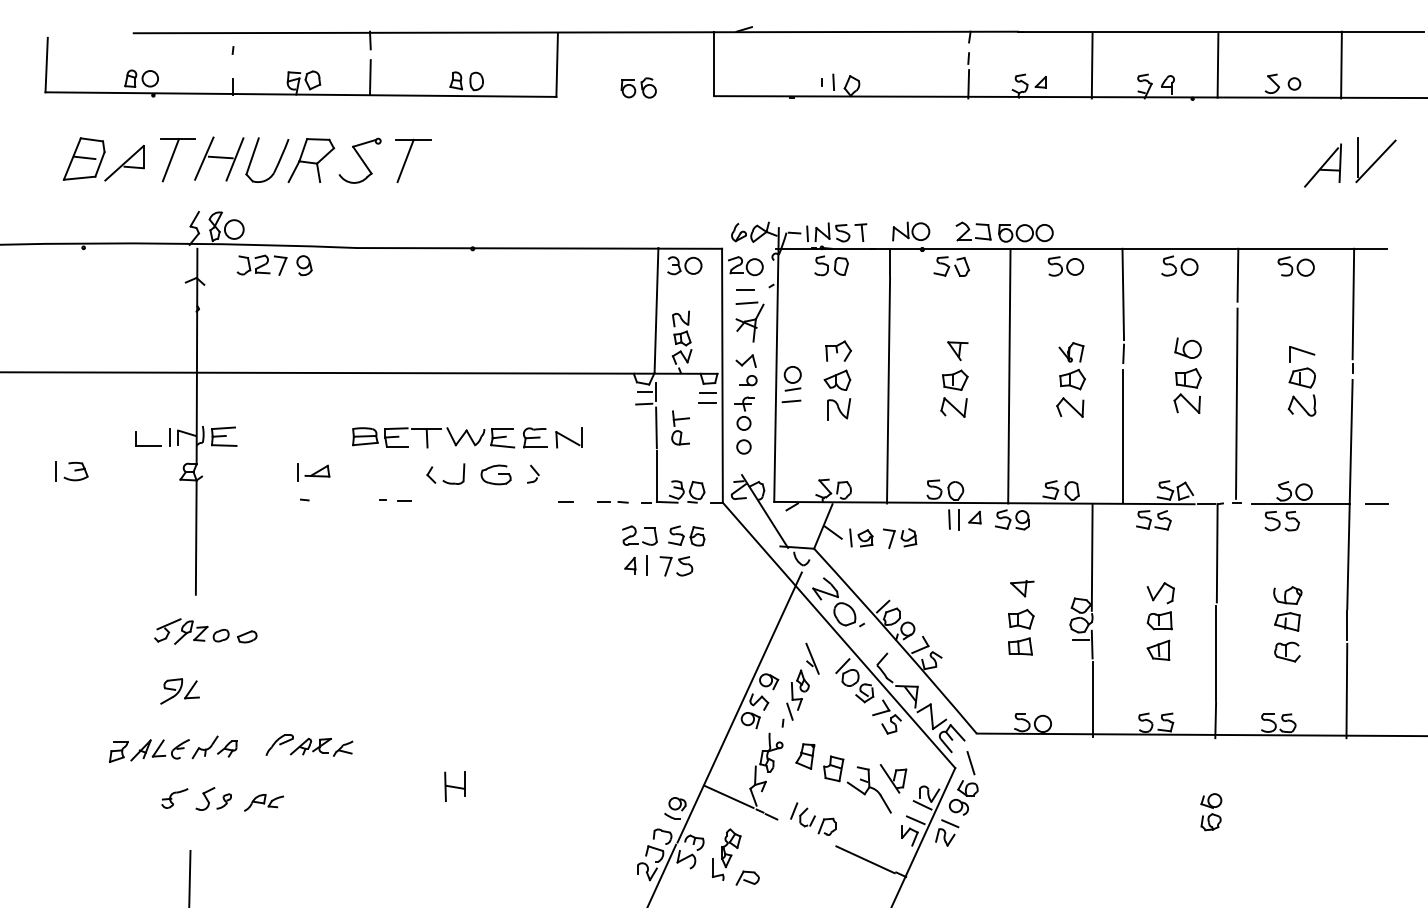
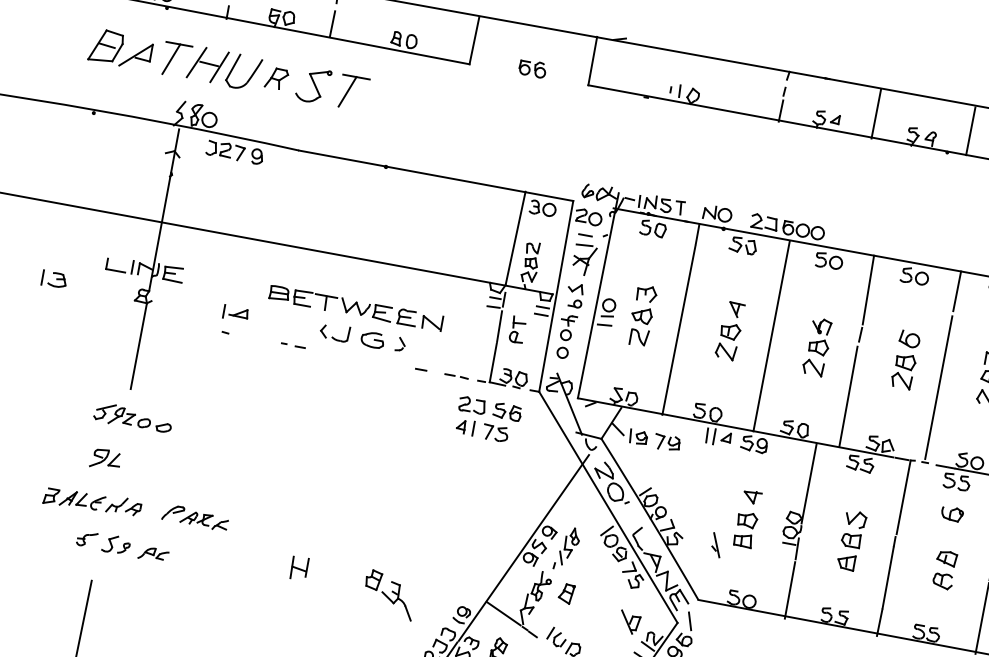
part: (311, 160) -> (276, 78), size x0.6
part: (1287, 595) -> (952, 514), moved
part: (812, 658) -> (716, 545), moved
part: (857, 784) -> (389, 594), moved

